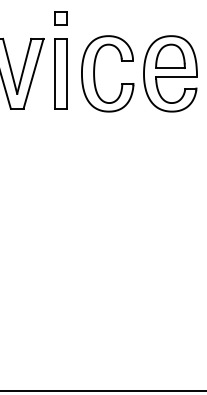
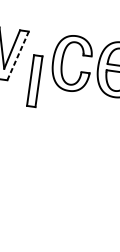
part: (60, 18) -> (43, 18), removed
line: (33, 73) -> (18, 55), solid -> dashed
part: (60, 73) -> (34, 80), moved

